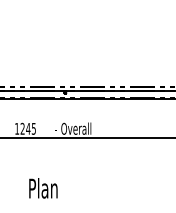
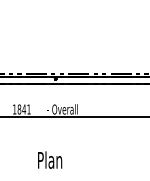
text: (27, 128) -> (23, 109), 1245 -> 1841
text: (43, 187) -> (50, 159), moved

